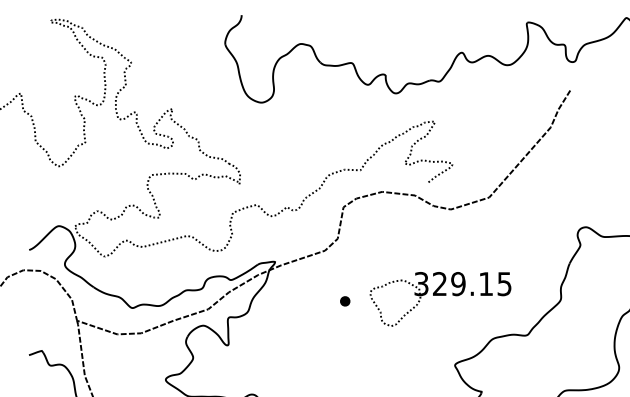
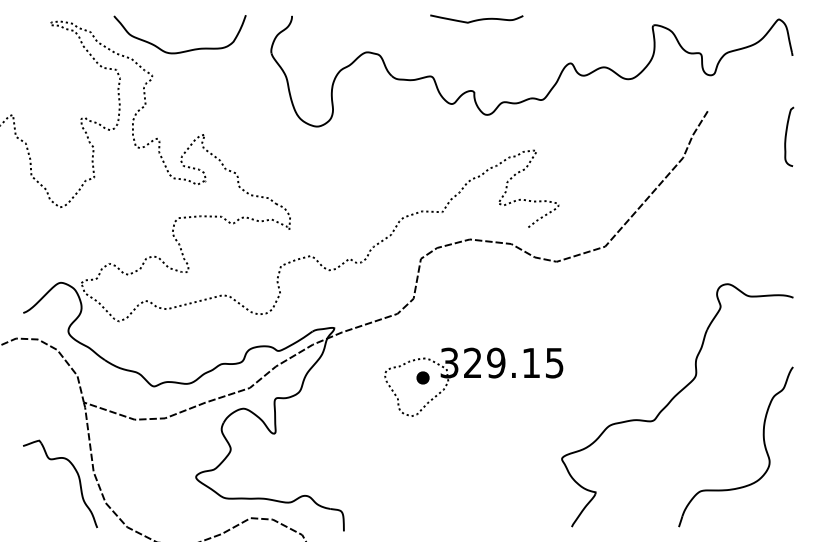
curve: (387, 18) -> (476, 19), added
curve: (156, 42) -> (184, 50), added
part: (440, 298) -> (473, 381), moved

